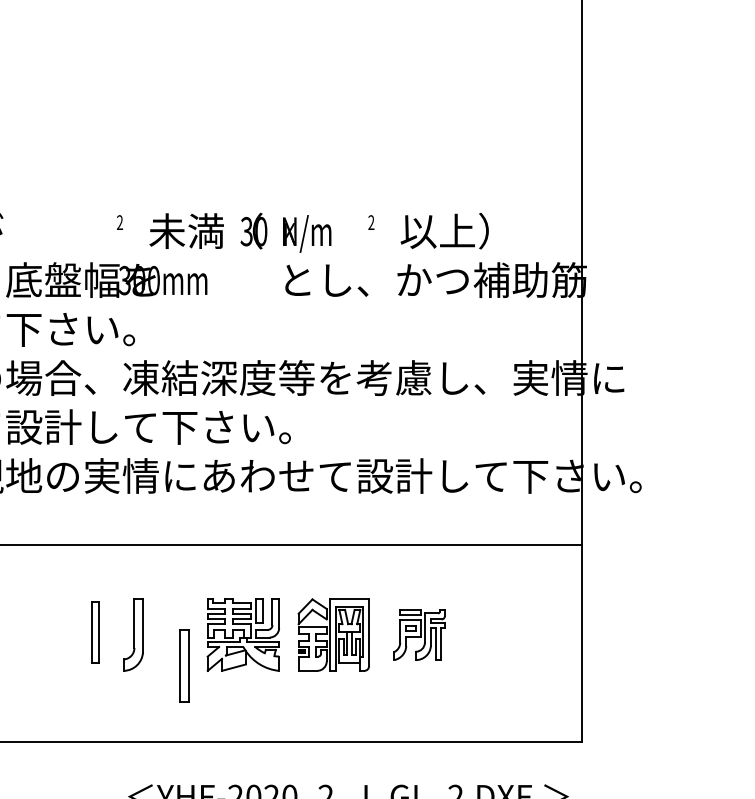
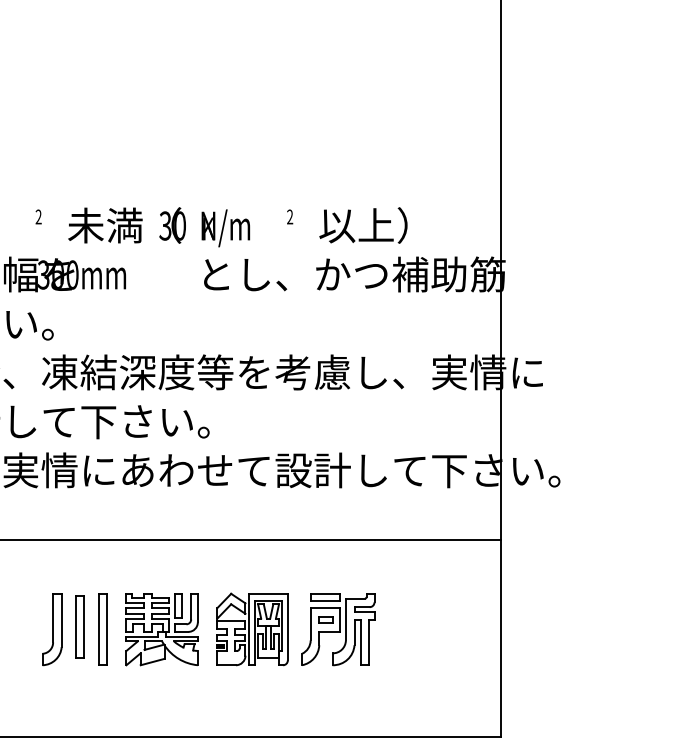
part: (95, 632) -> (80, 626), moved
part: (419, 634) -> (338, 628), size x1.43
part: (184, 665) -> (103, 628), moved

